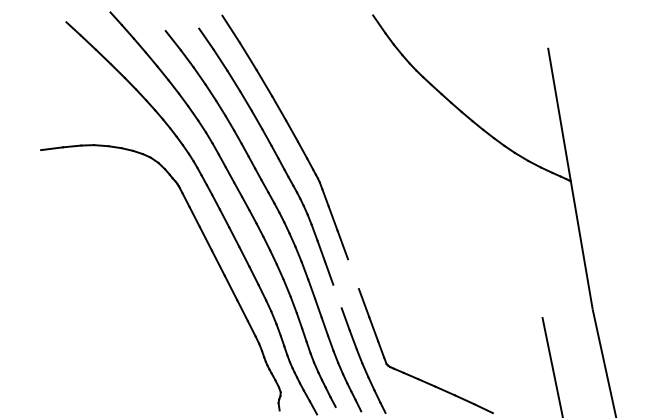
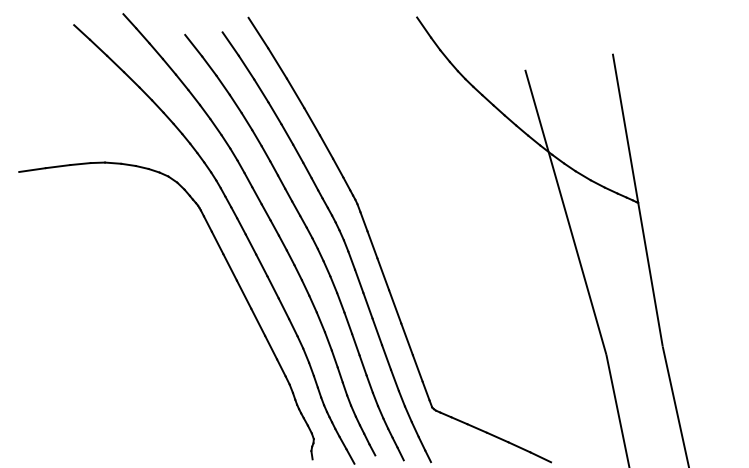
line: (29, 151) -> (32, 169), added
line: (505, 188) -> (565, 211), added
line: (353, 273) -> (395, 306), added
line: (337, 296) -> (377, 331), added

